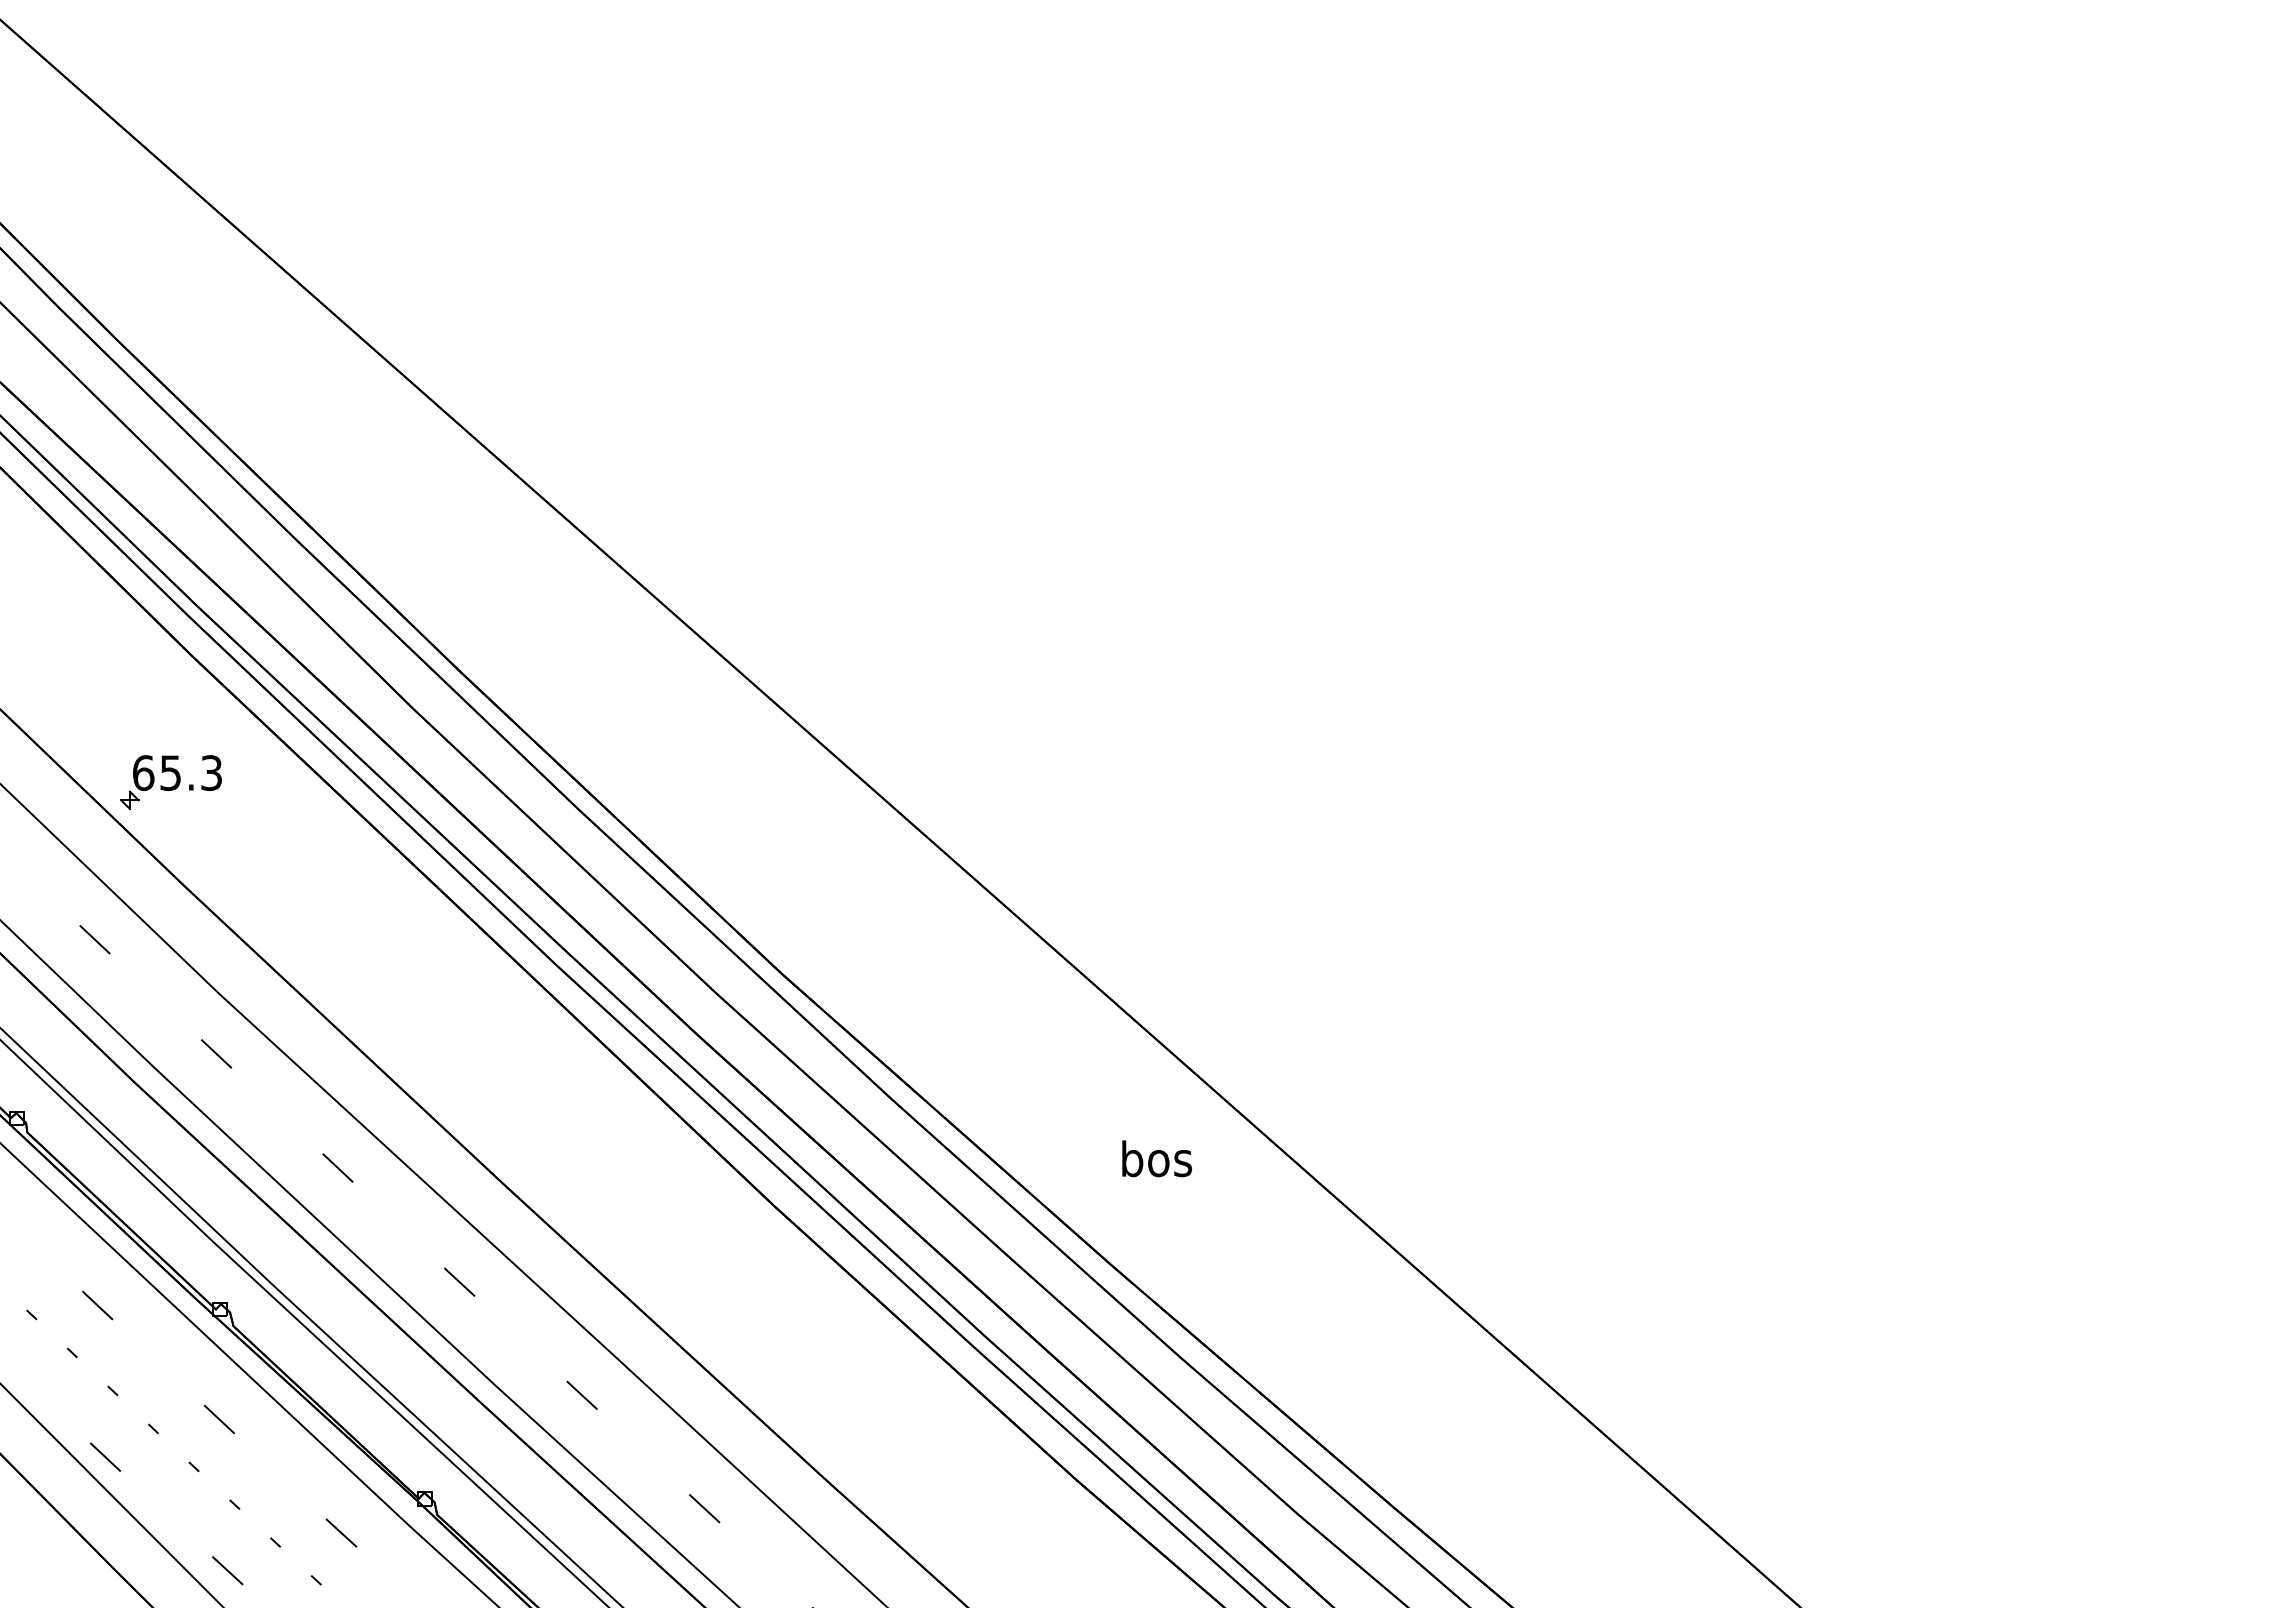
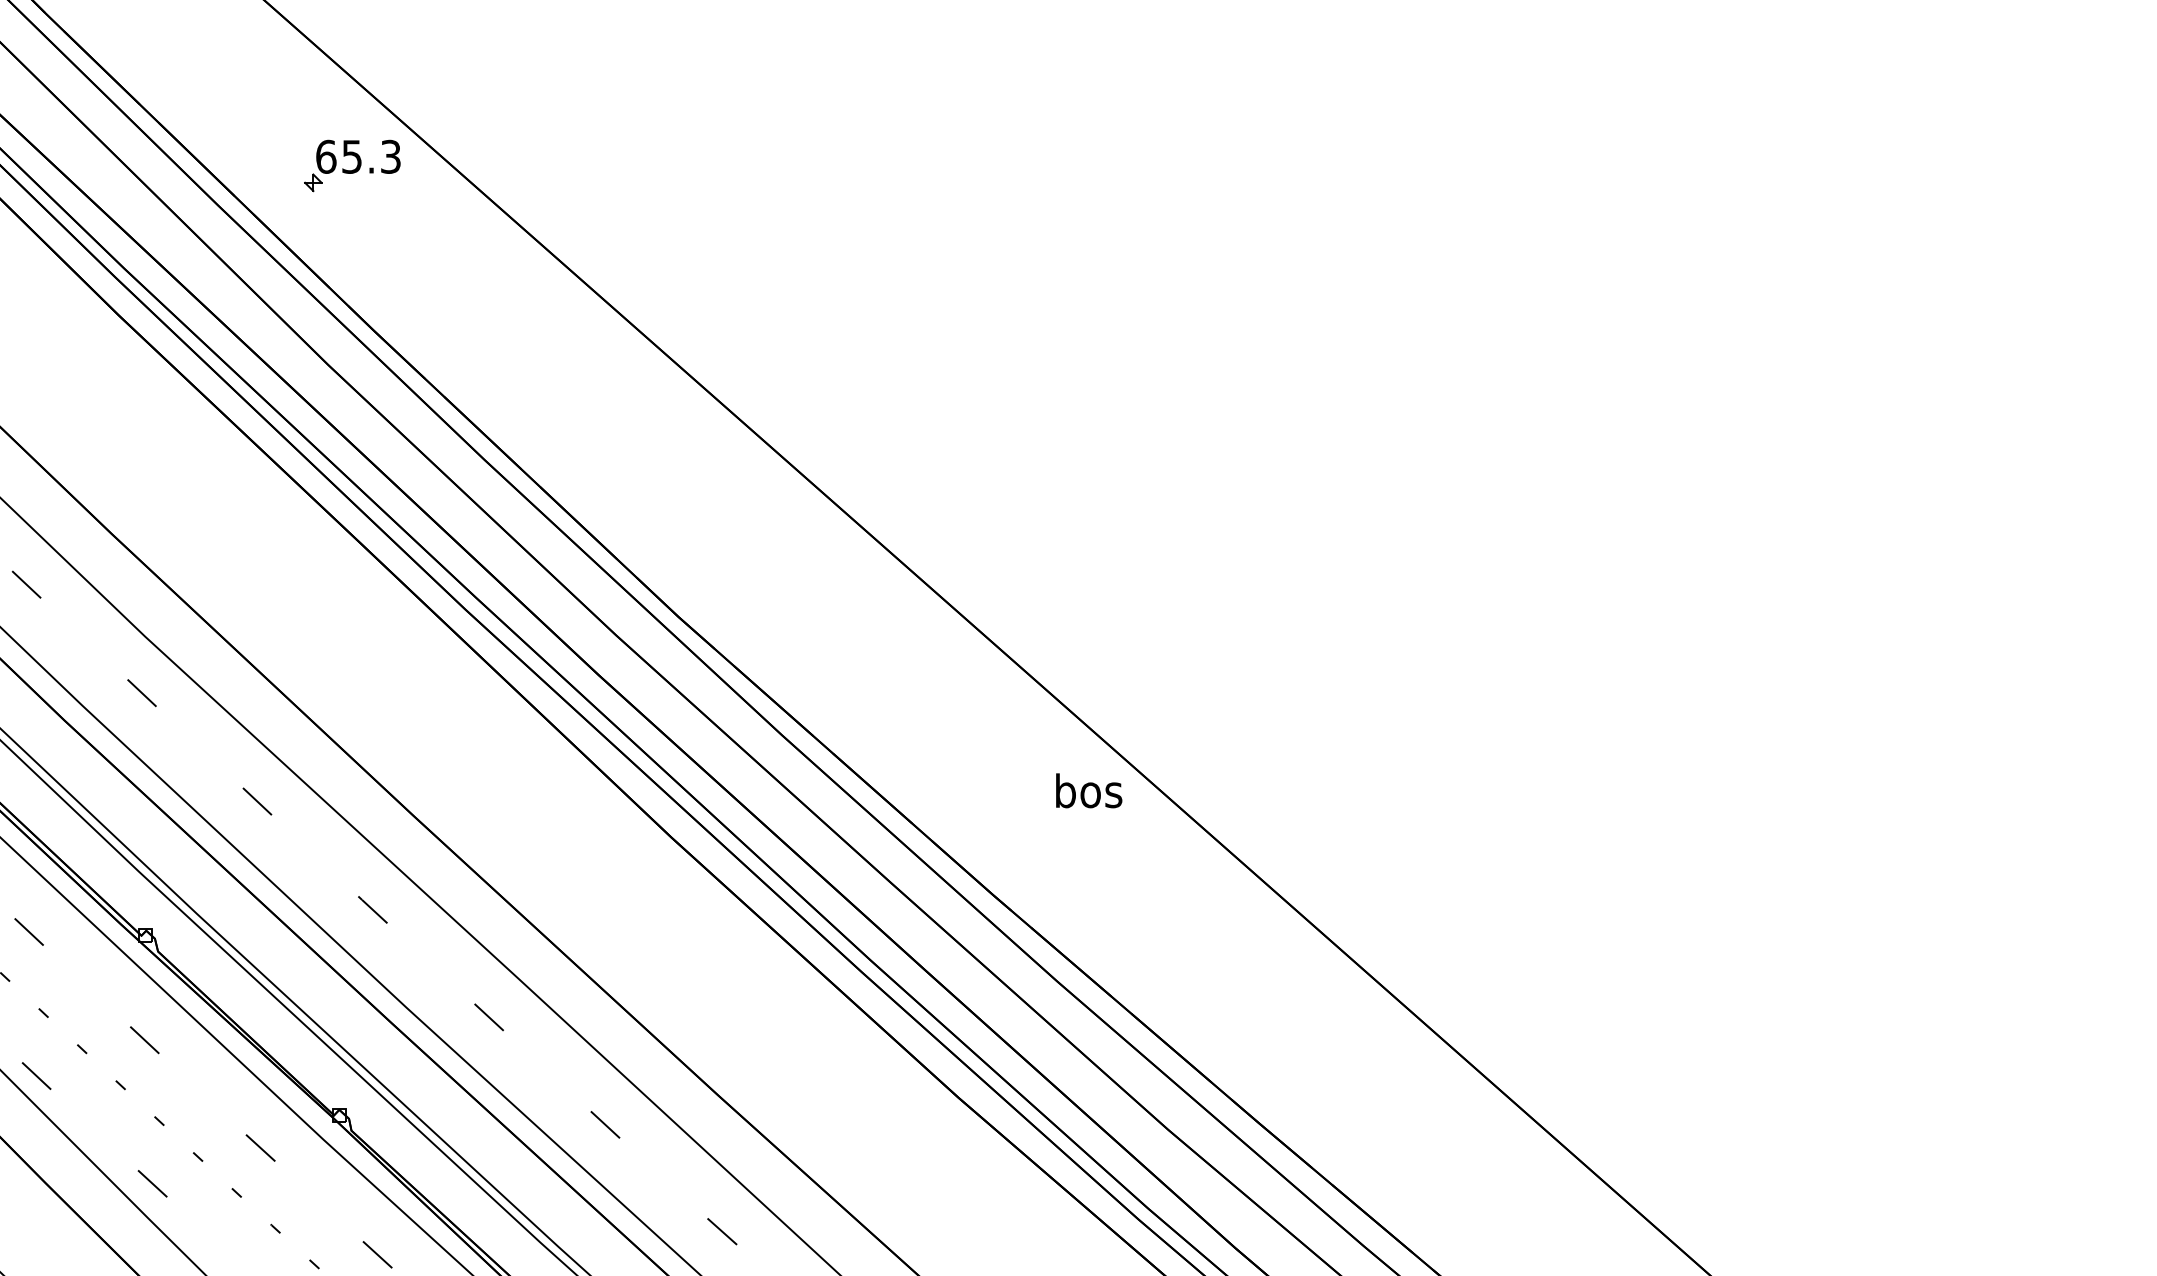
part: (170, 782) -> (351, 165), moved
text: (1157, 1158) -> (1089, 790), moved

